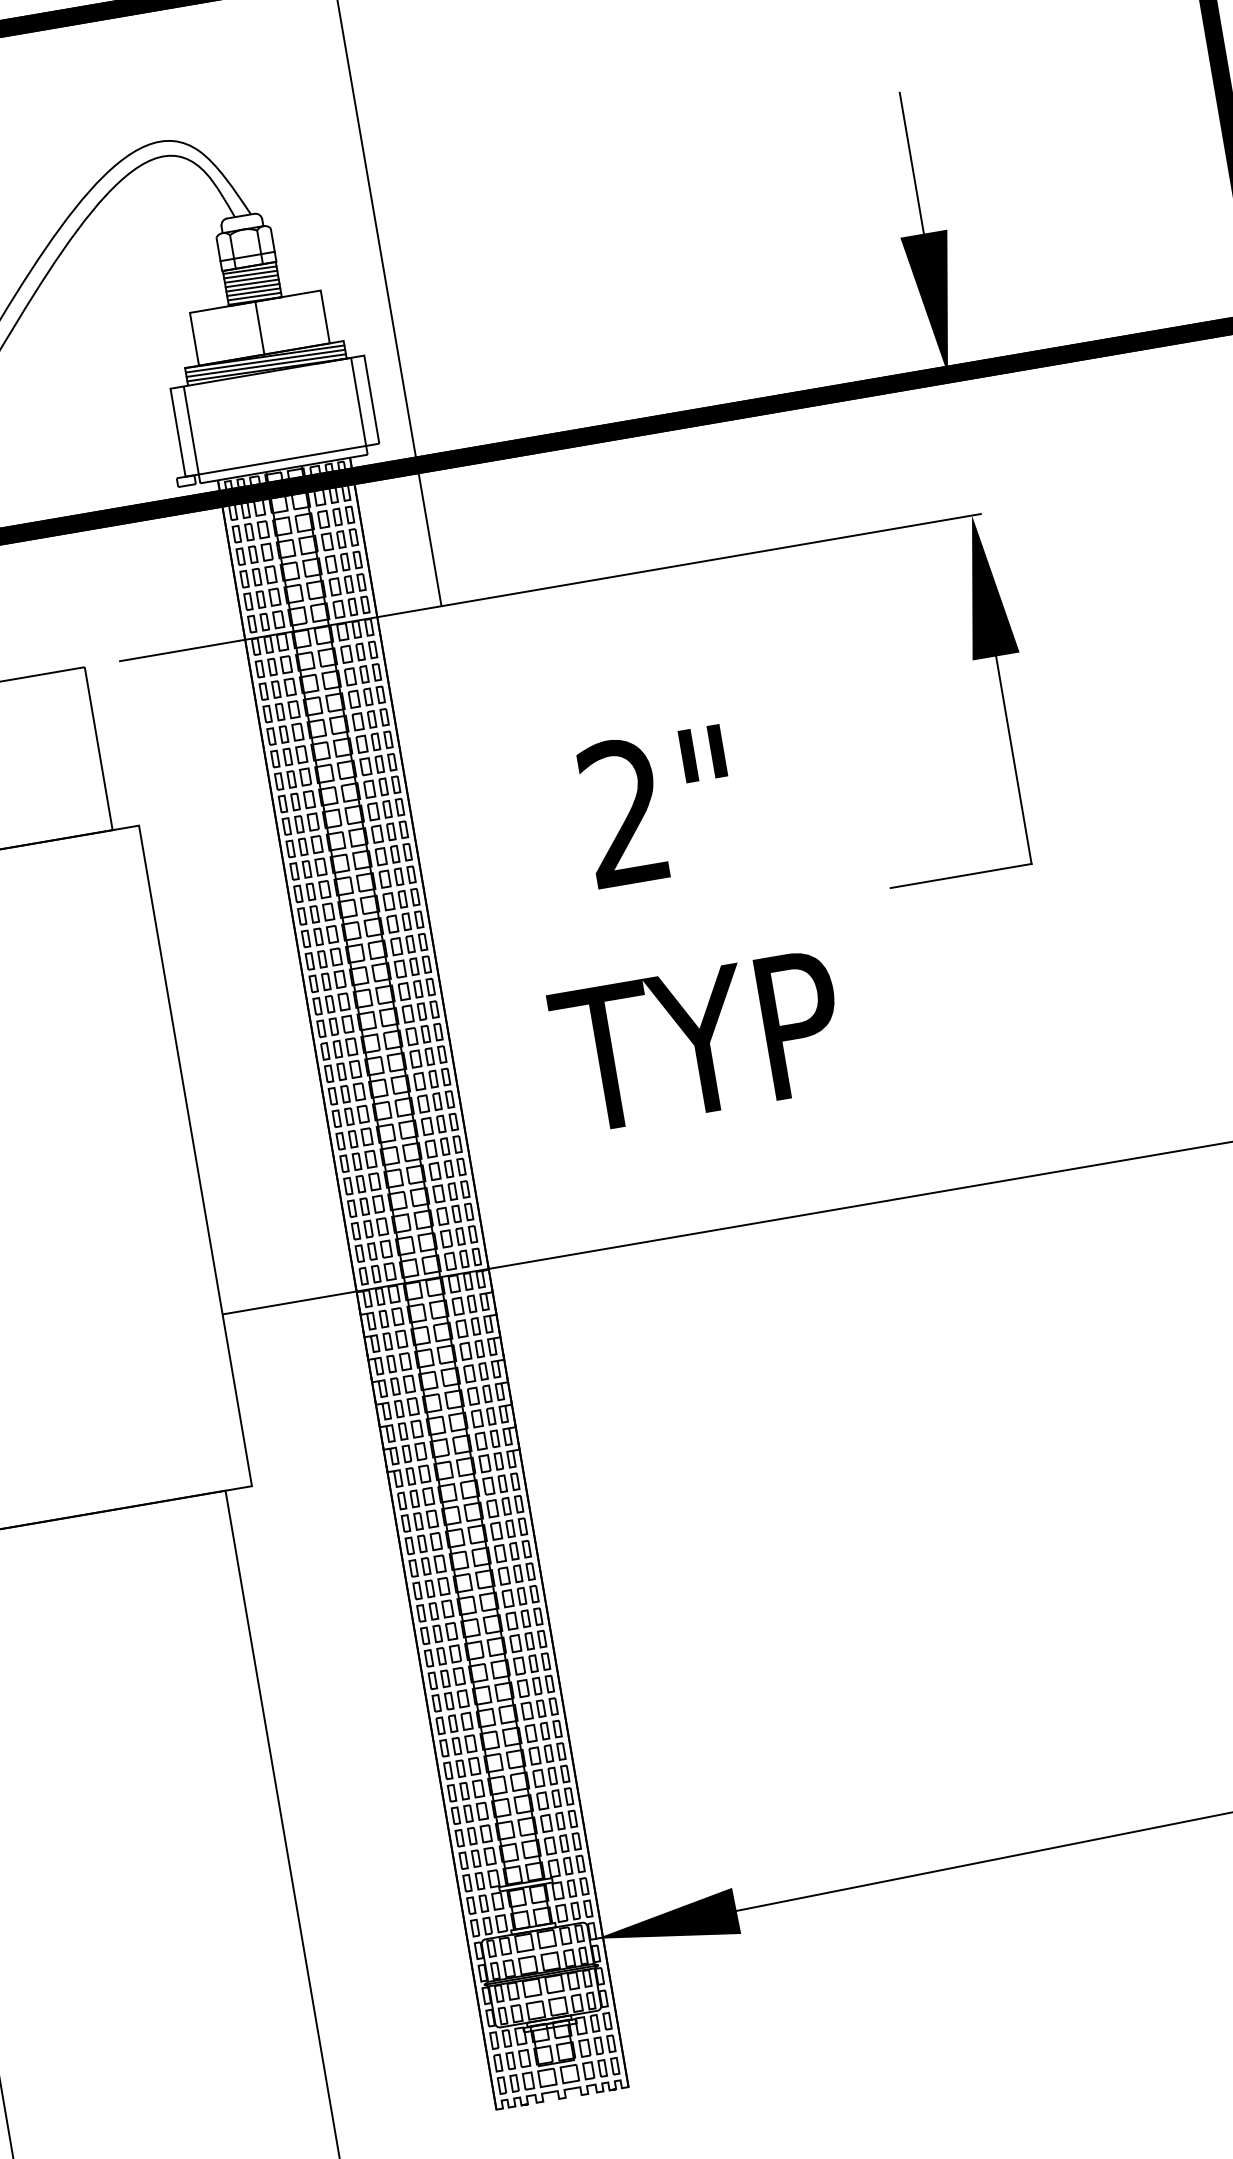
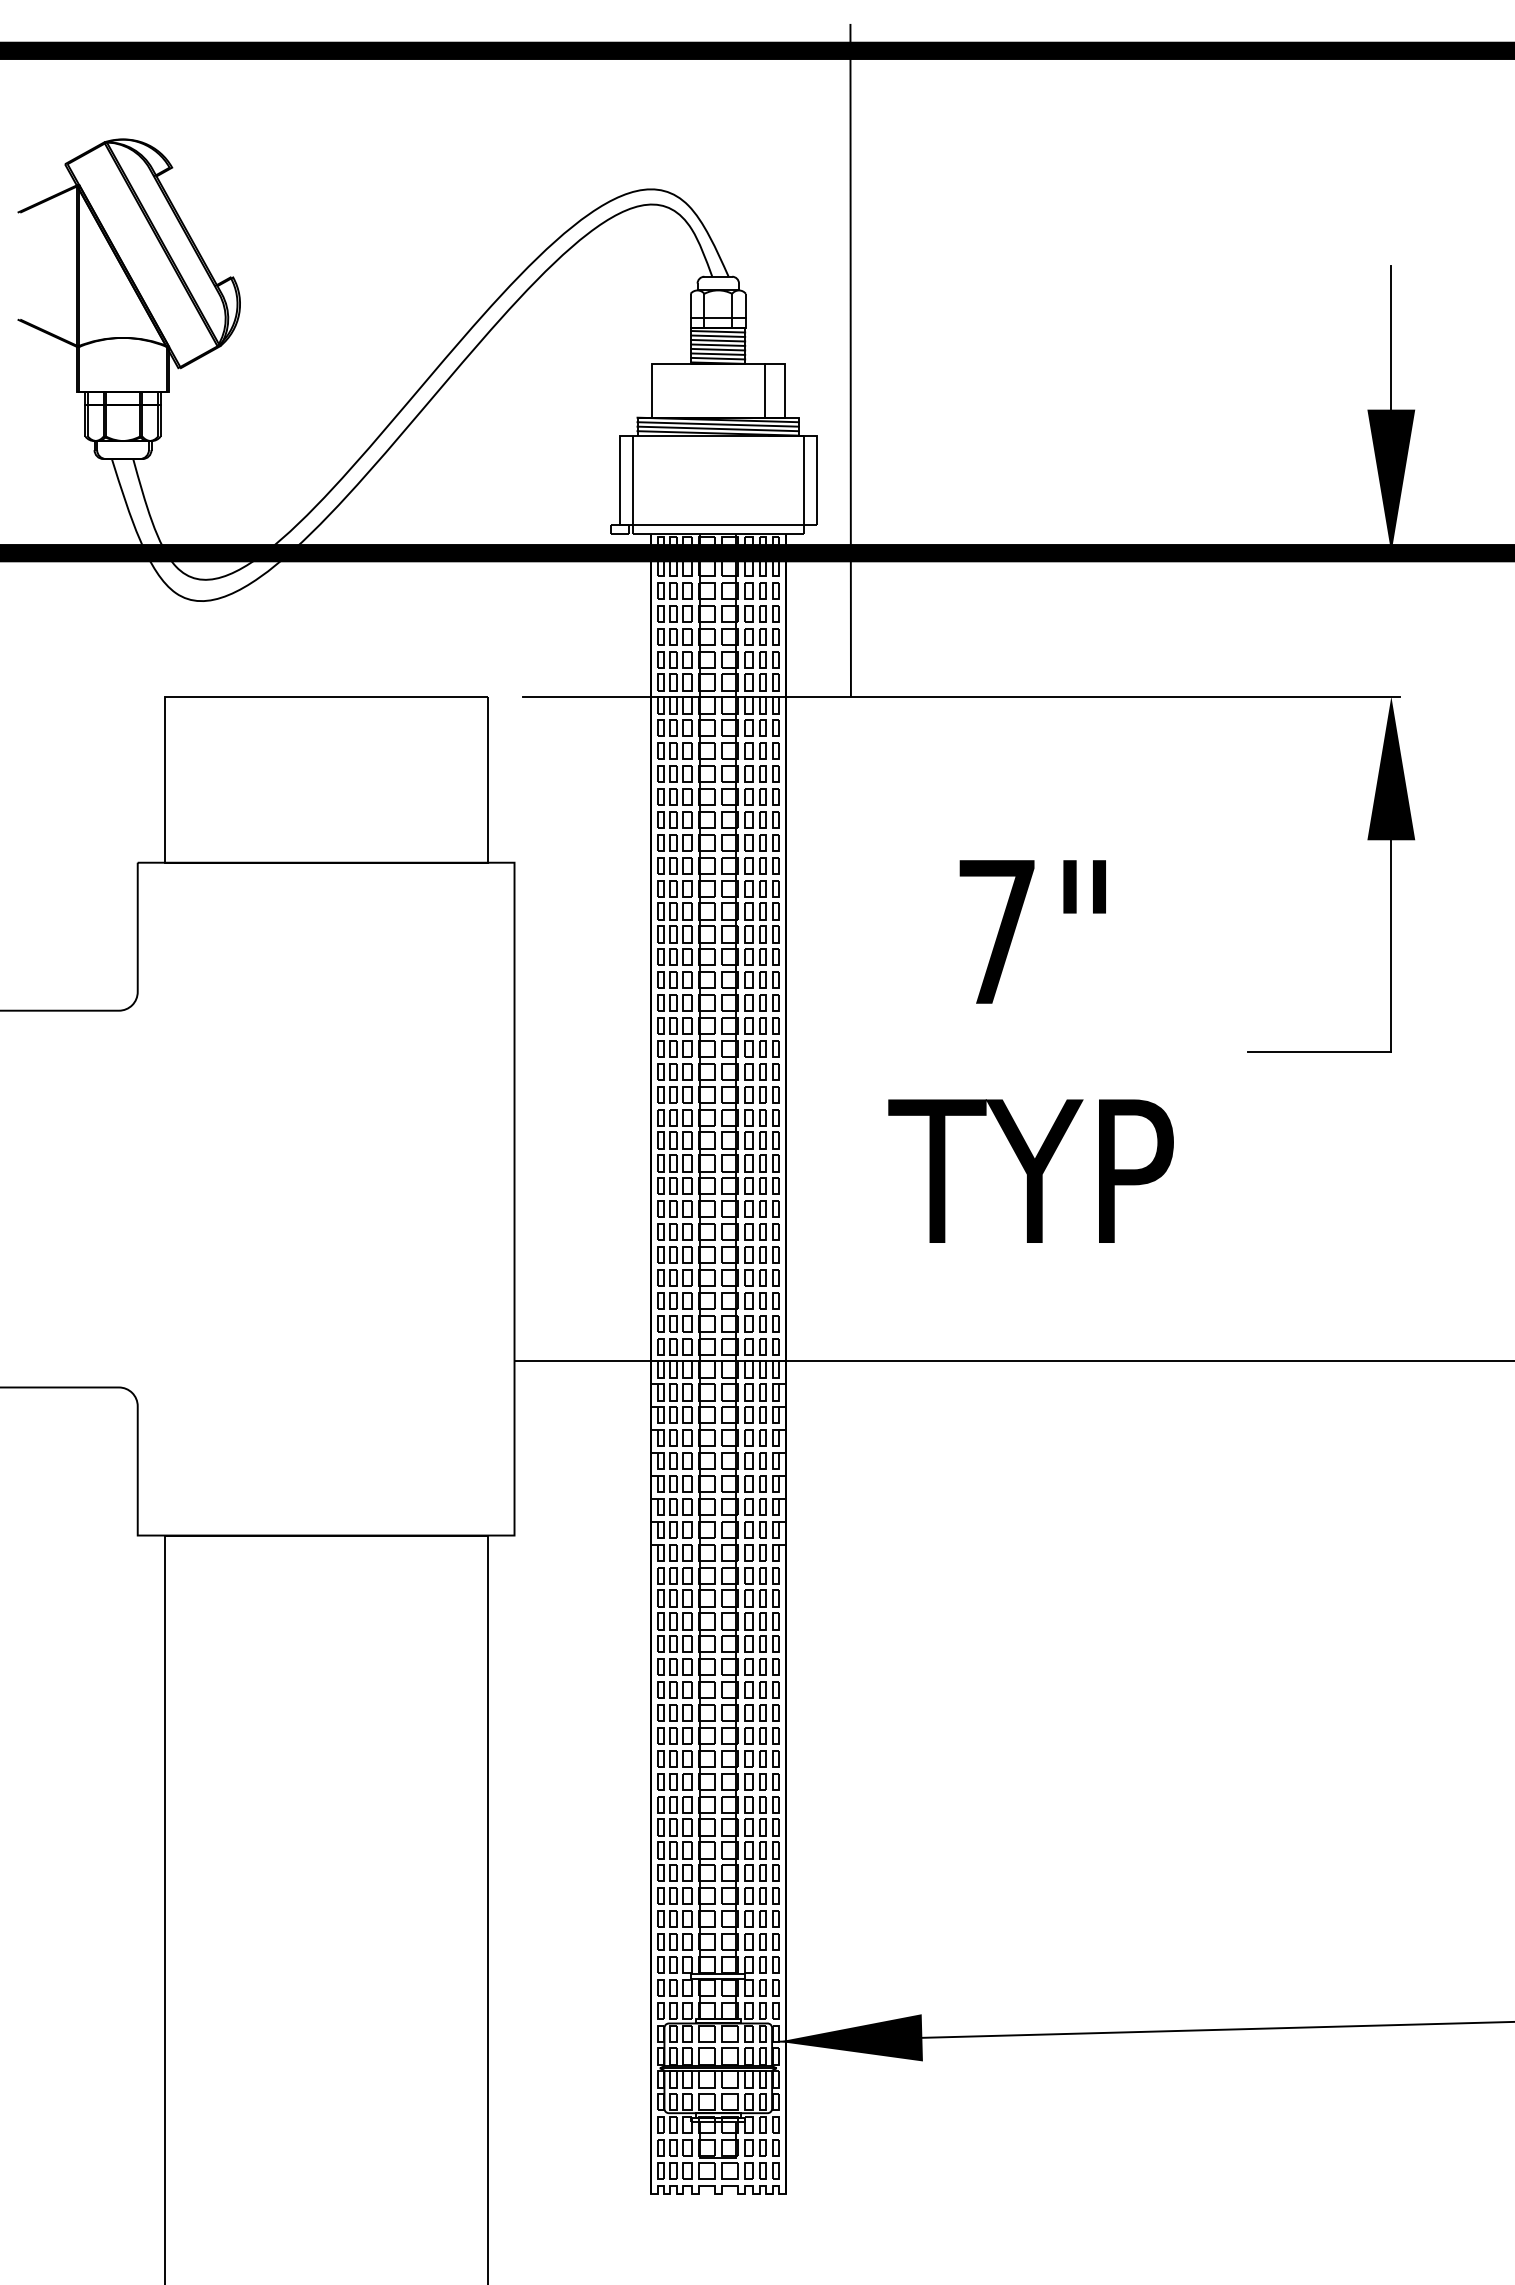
line: (260, 327) -> (765, 390), moved
text: (623, 811) -> (996, 930), 2" -> 7"

